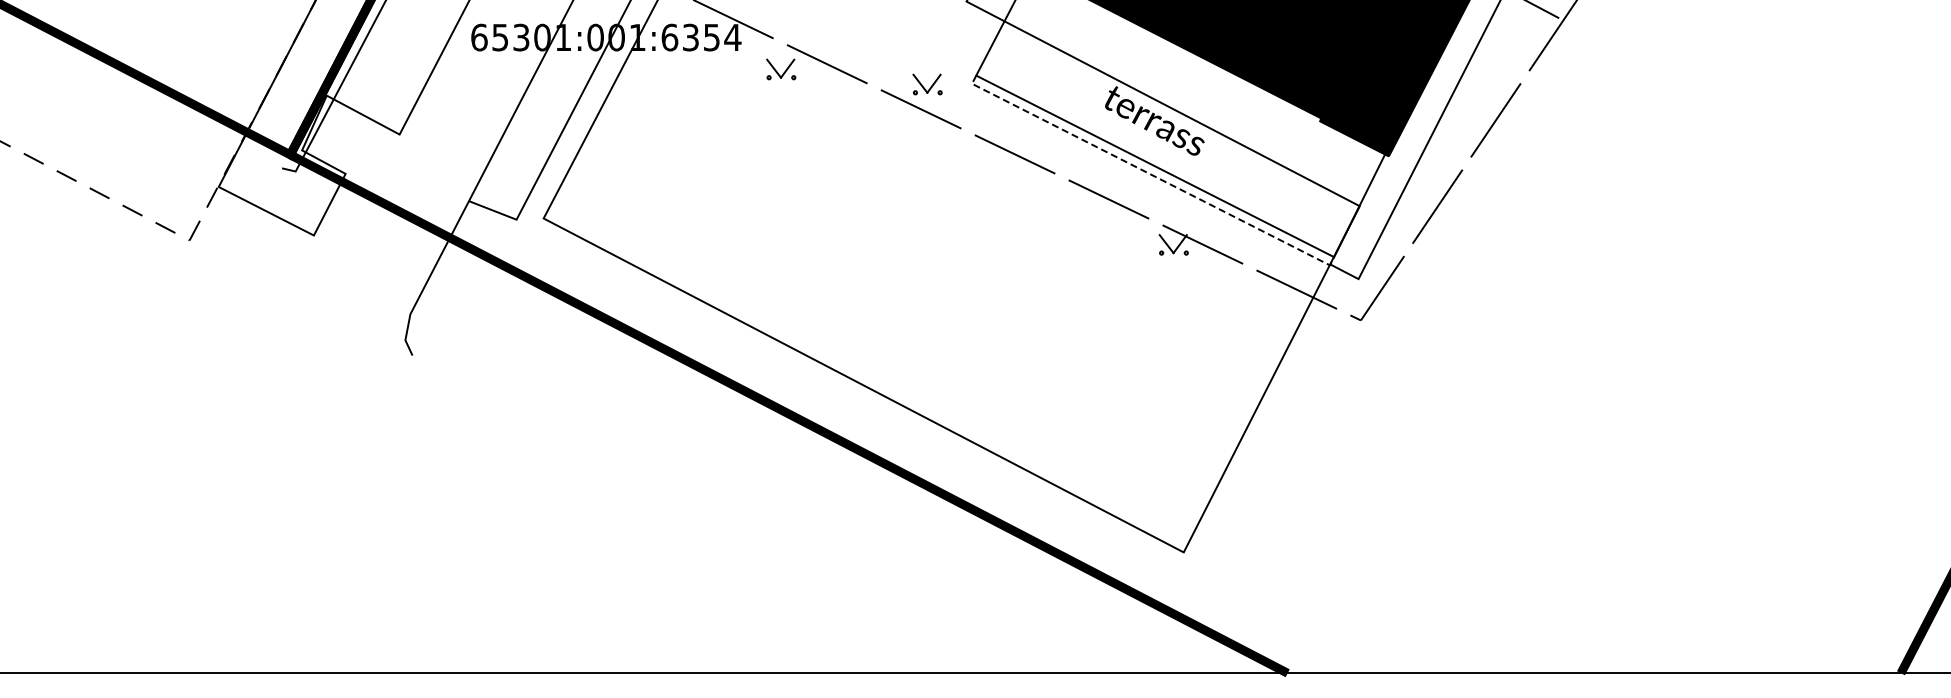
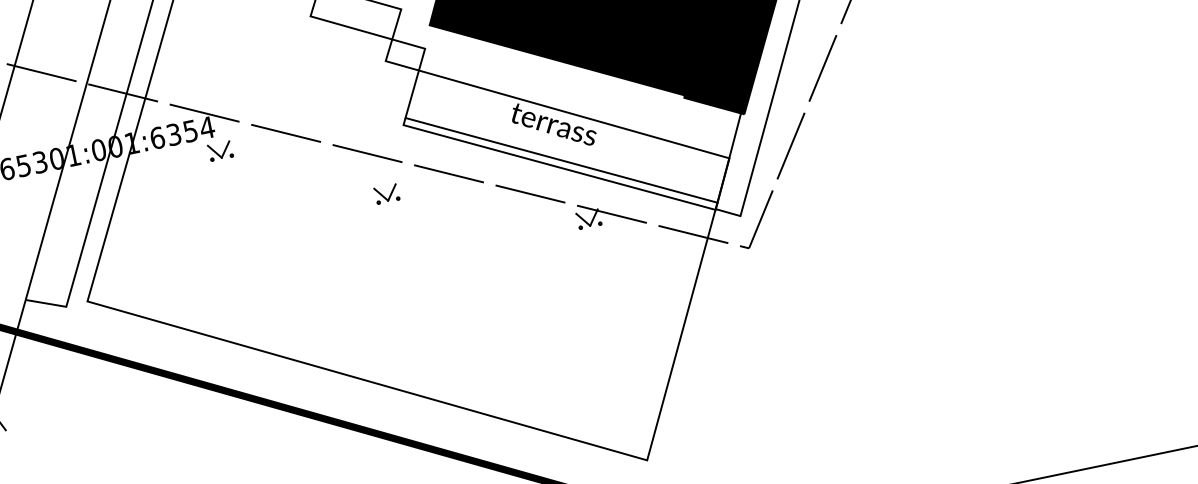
part: (781, 69) -> (220, 151), moved
part: (927, 84) -> (386, 194), moved
line: (1151, 174) -> (559, 167), dashed -> solid

